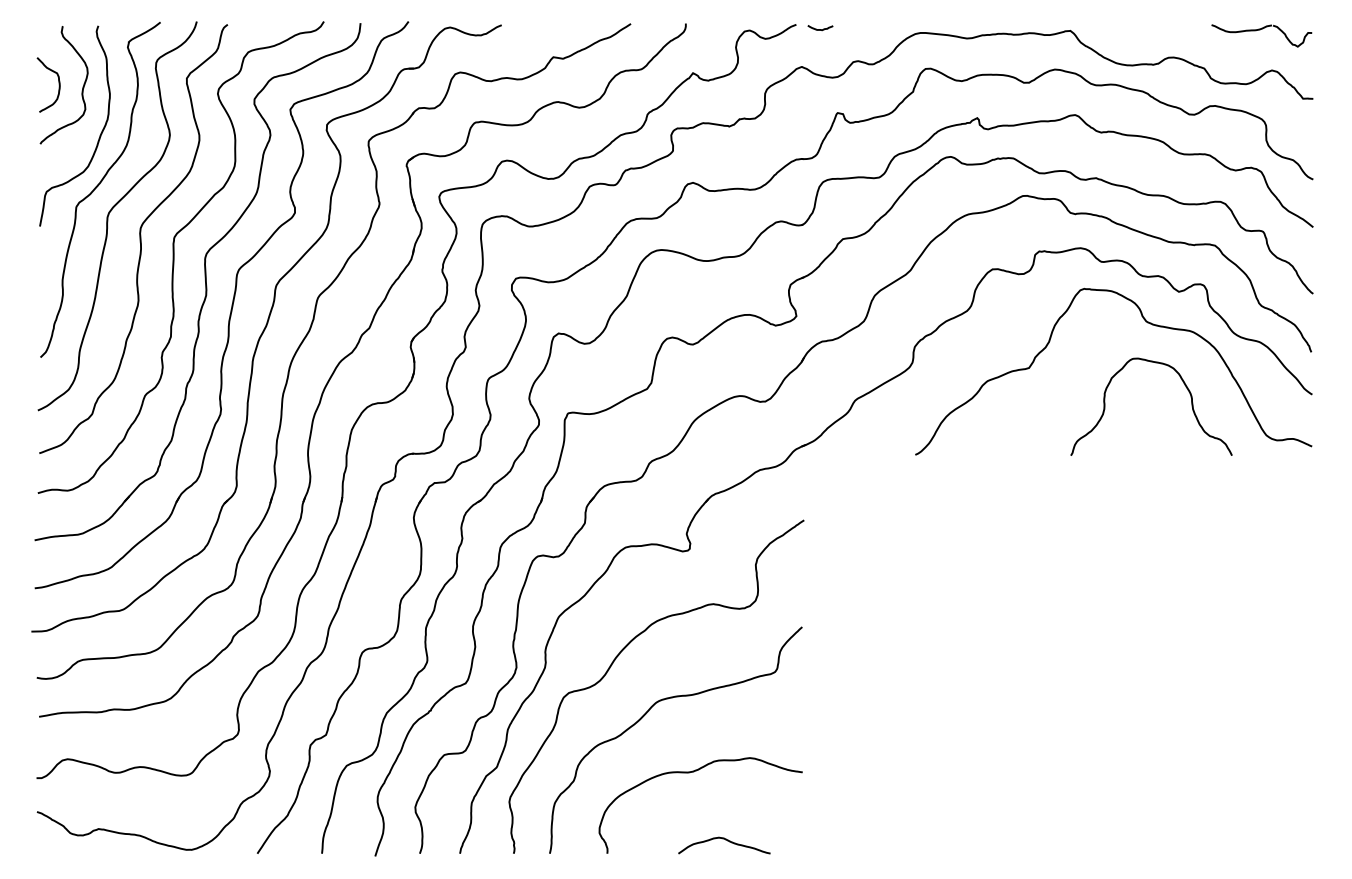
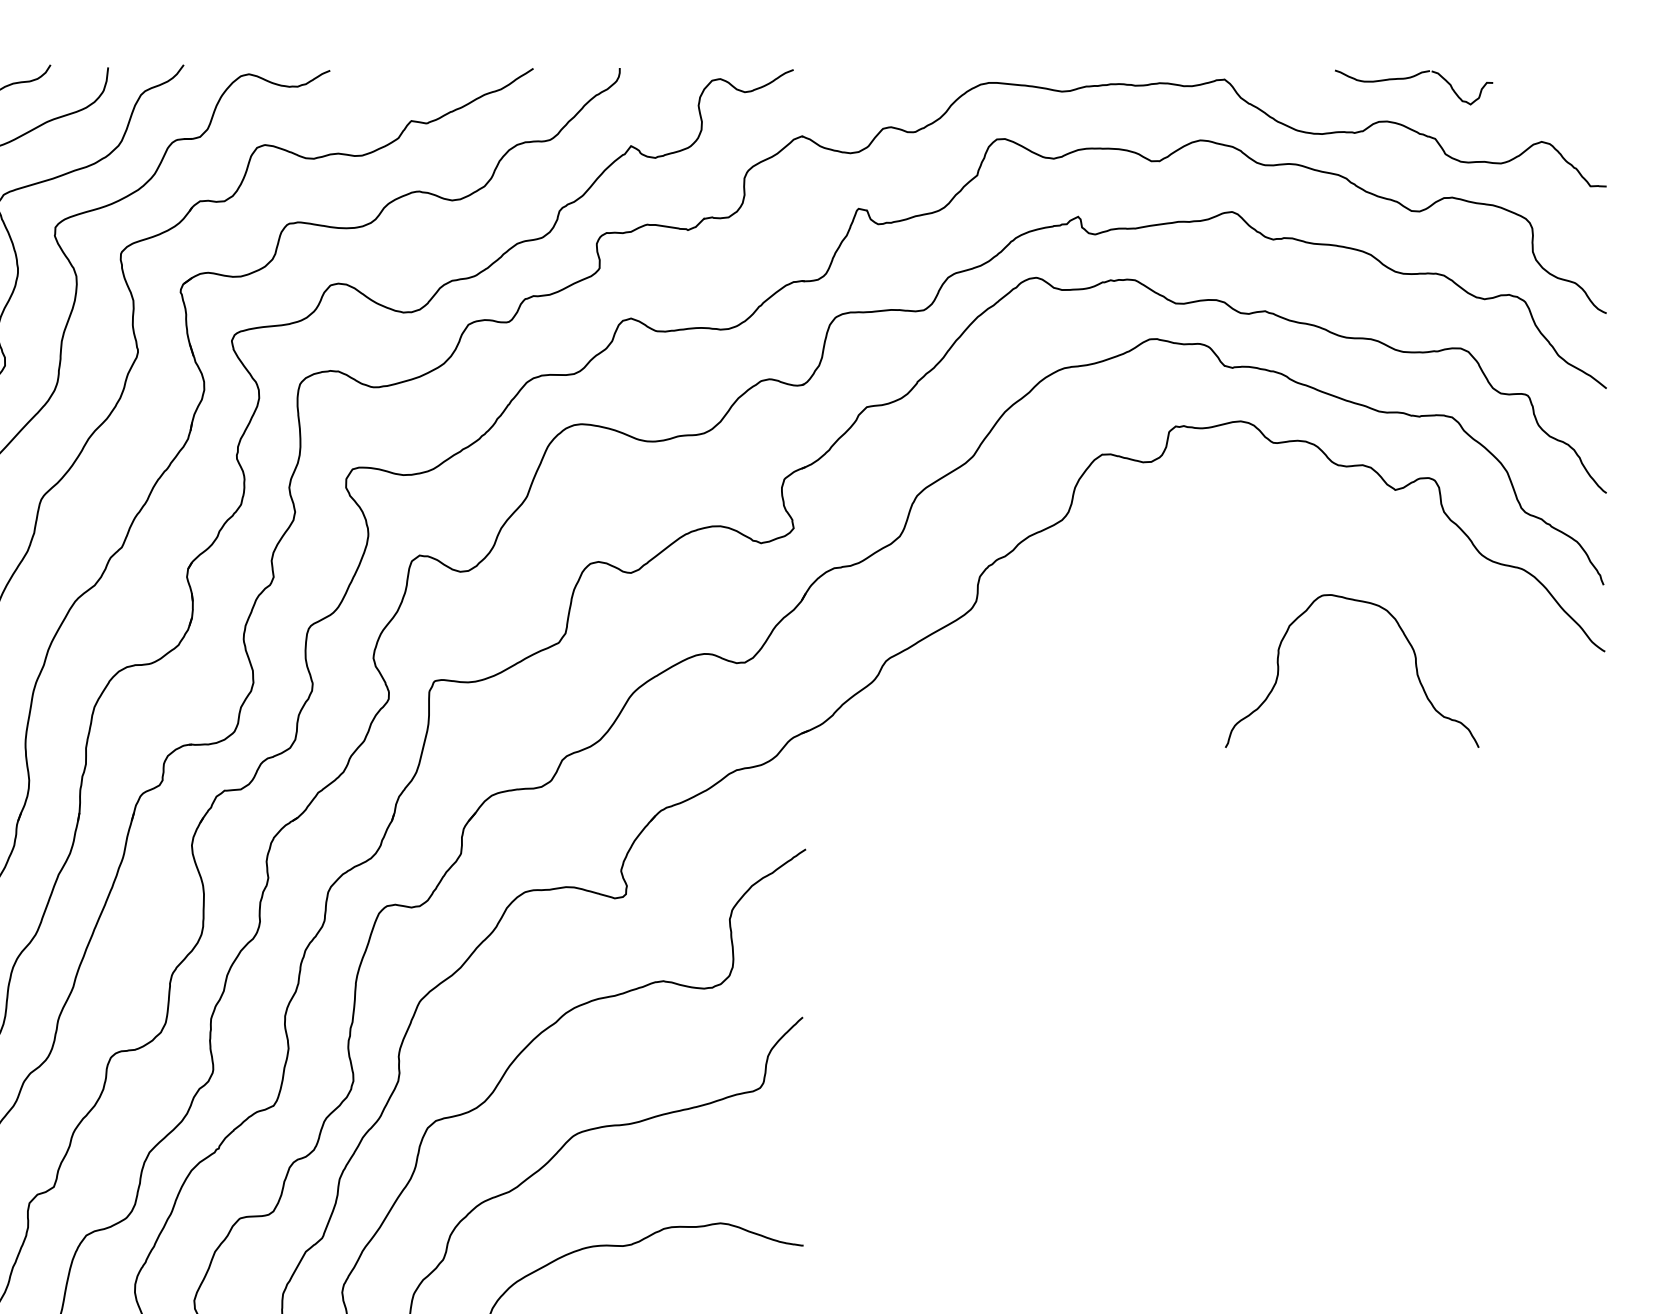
curve: (820, 29) -> (831, 77), removed
part: (1261, 35) -> (1413, 86), moved
curve: (1147, 323) -> (1345, 539), removed

